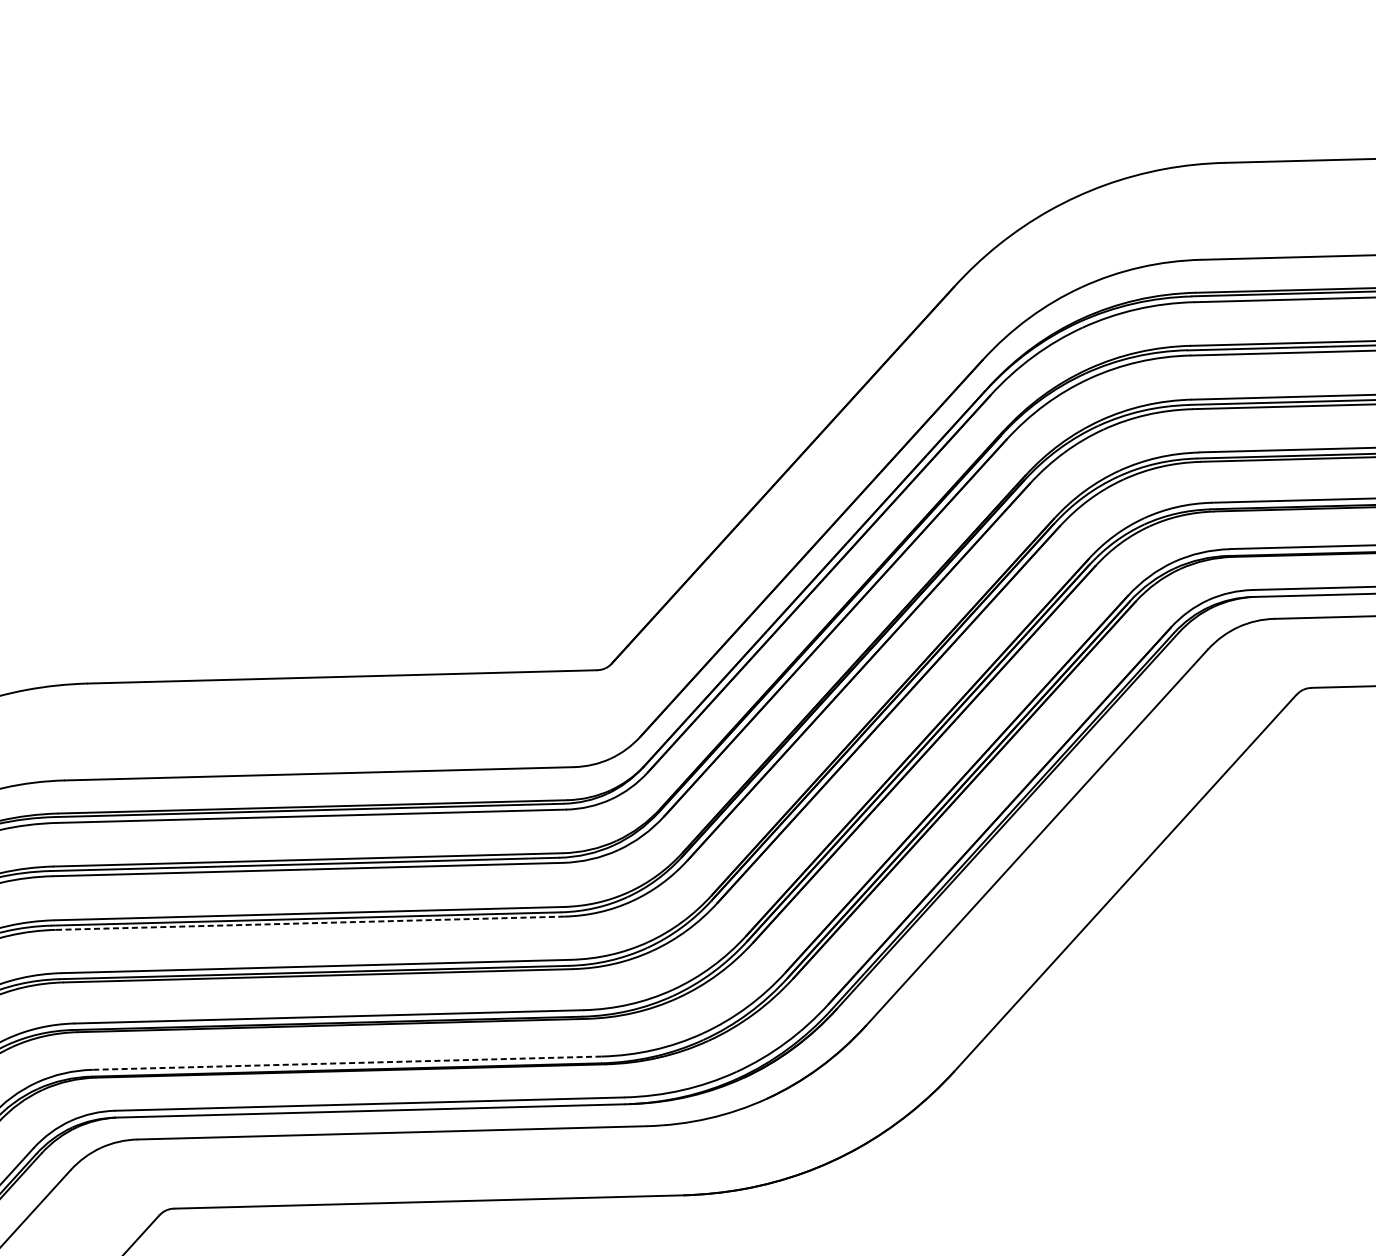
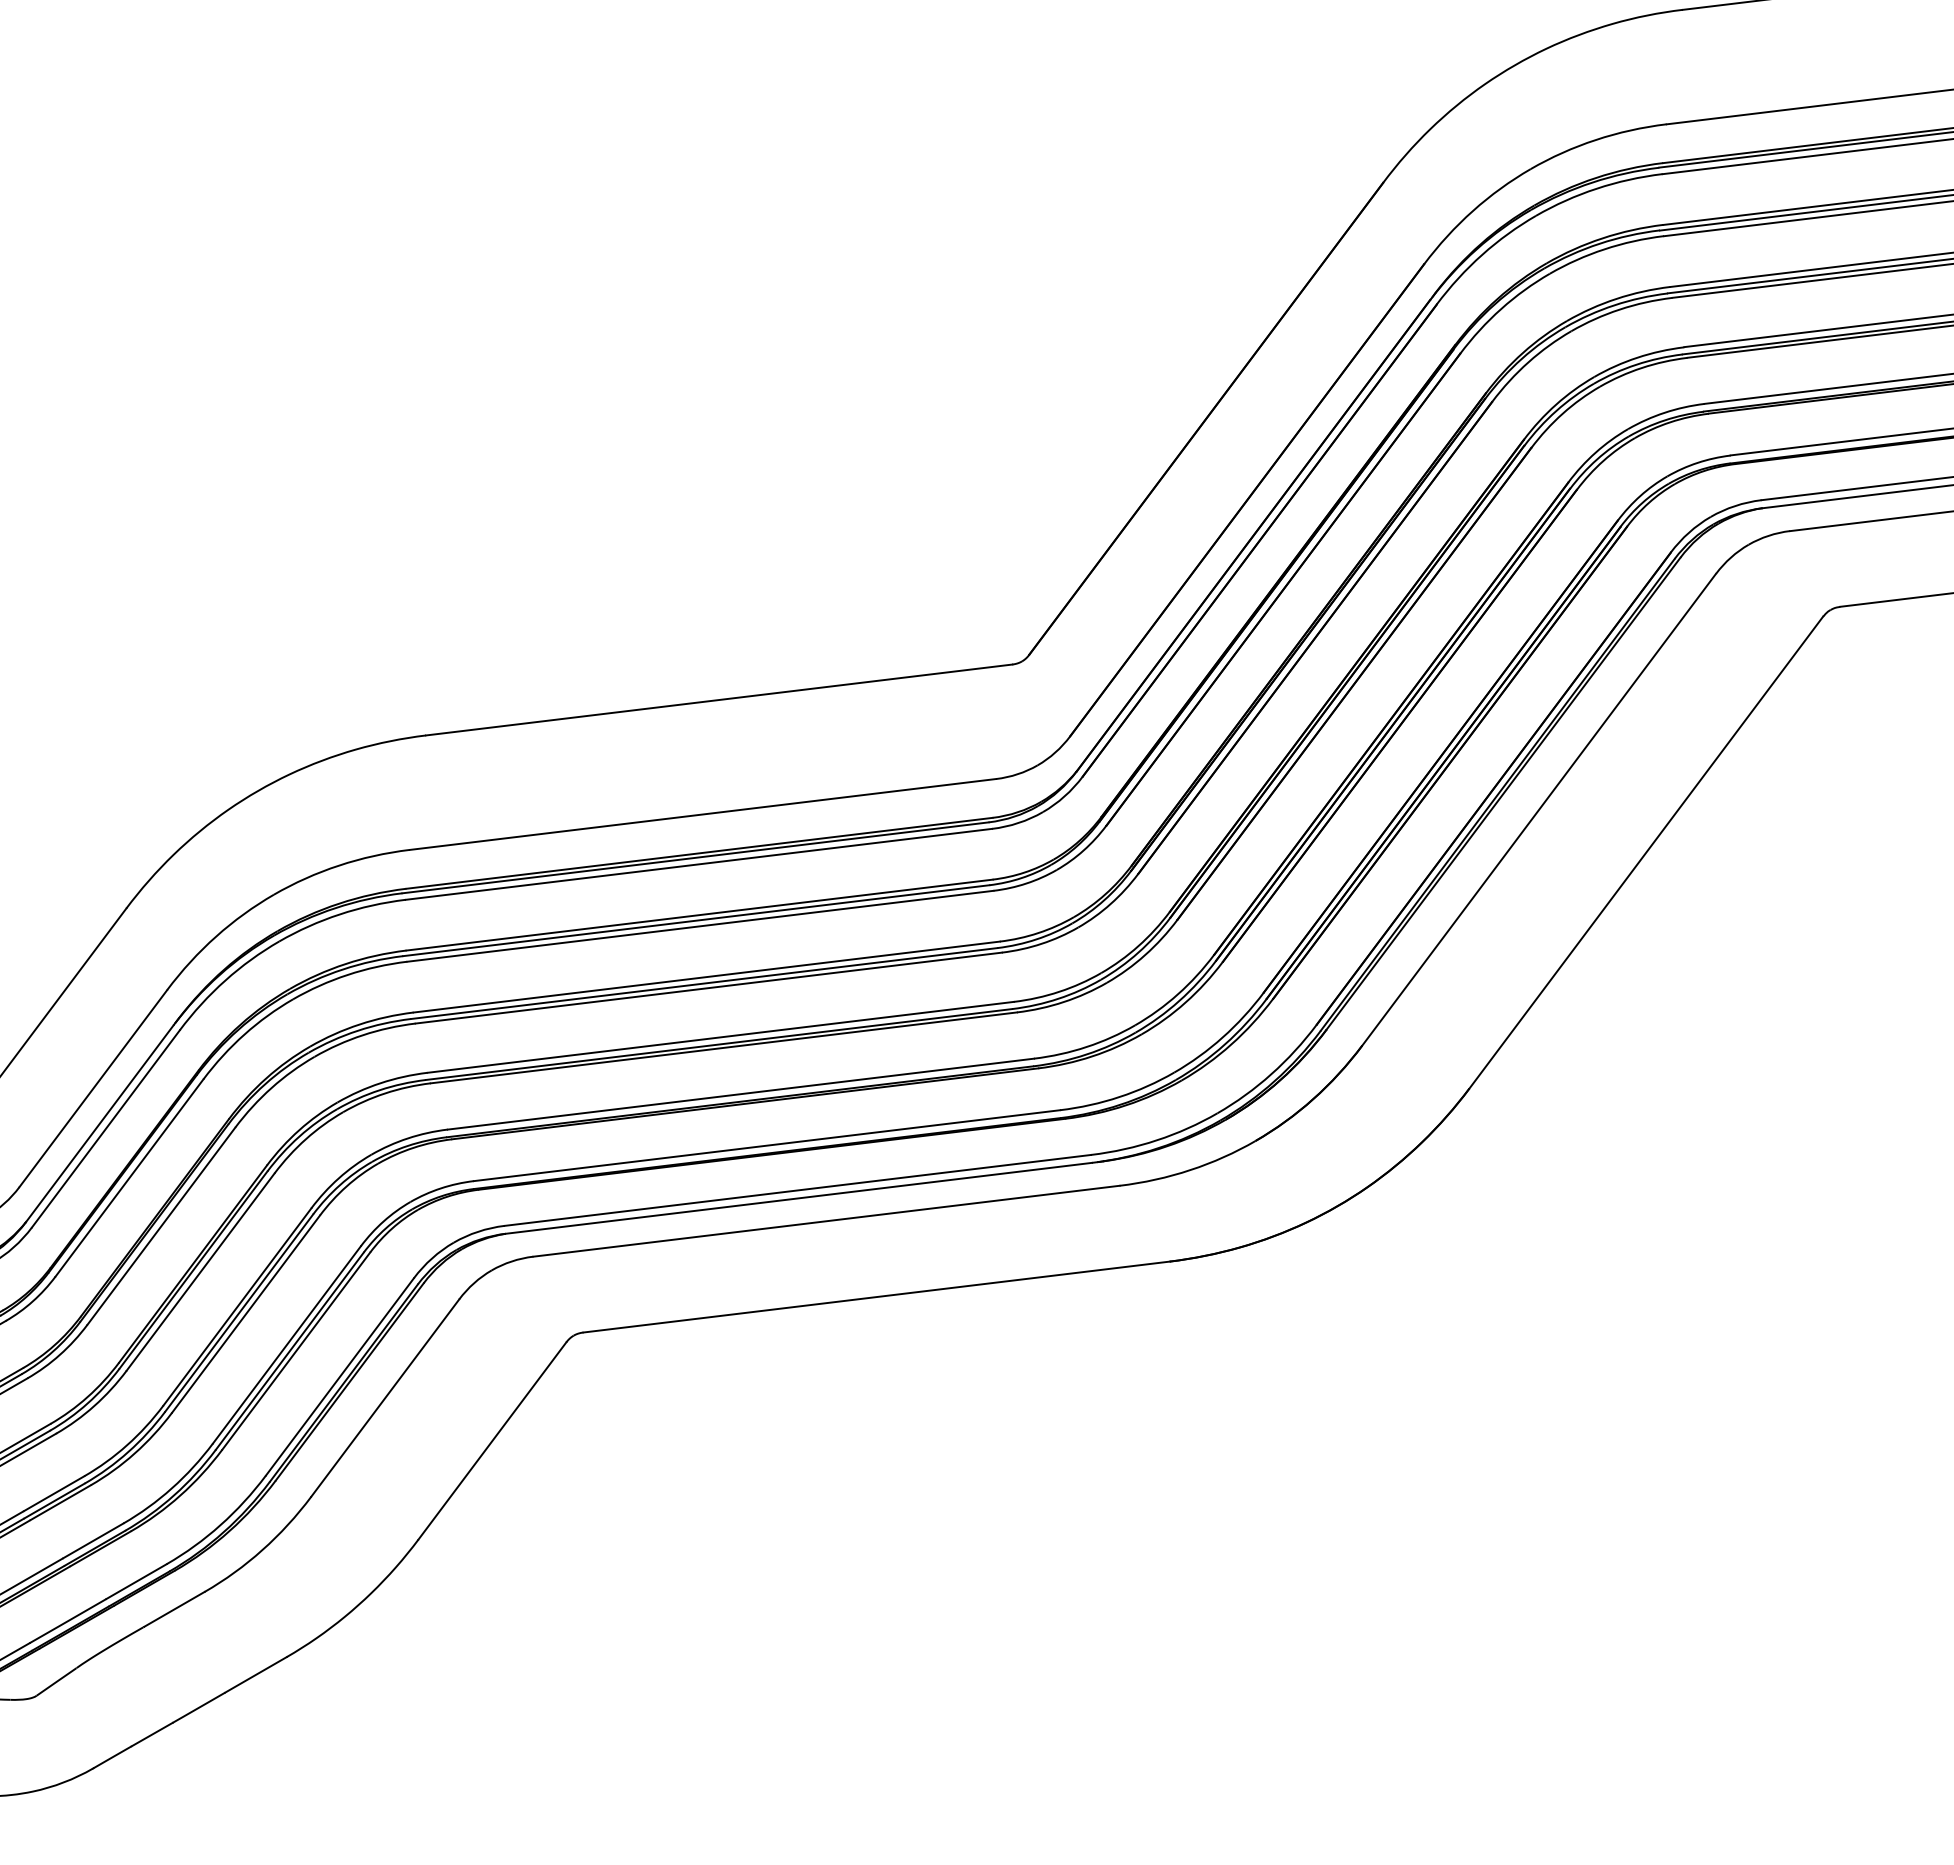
line: (309, 923) -> (708, 988), dashed -> solid
line: (346, 1063) -> (766, 1145), dashed -> solid

